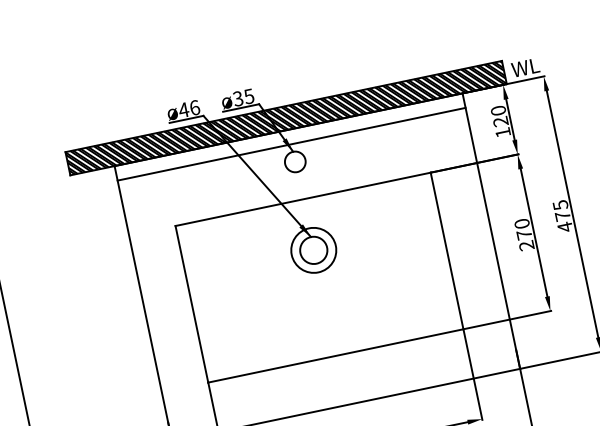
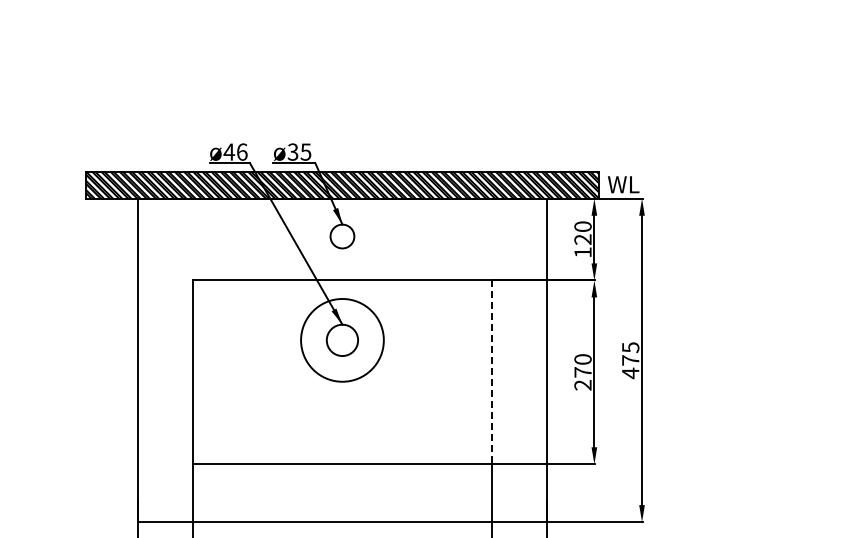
line: (291, 144) -> (342, 215), removed
circle: (313, 250) -> (342, 340), size x1.6
line: (447, 251) -> (492, 372), solid -> dashed

